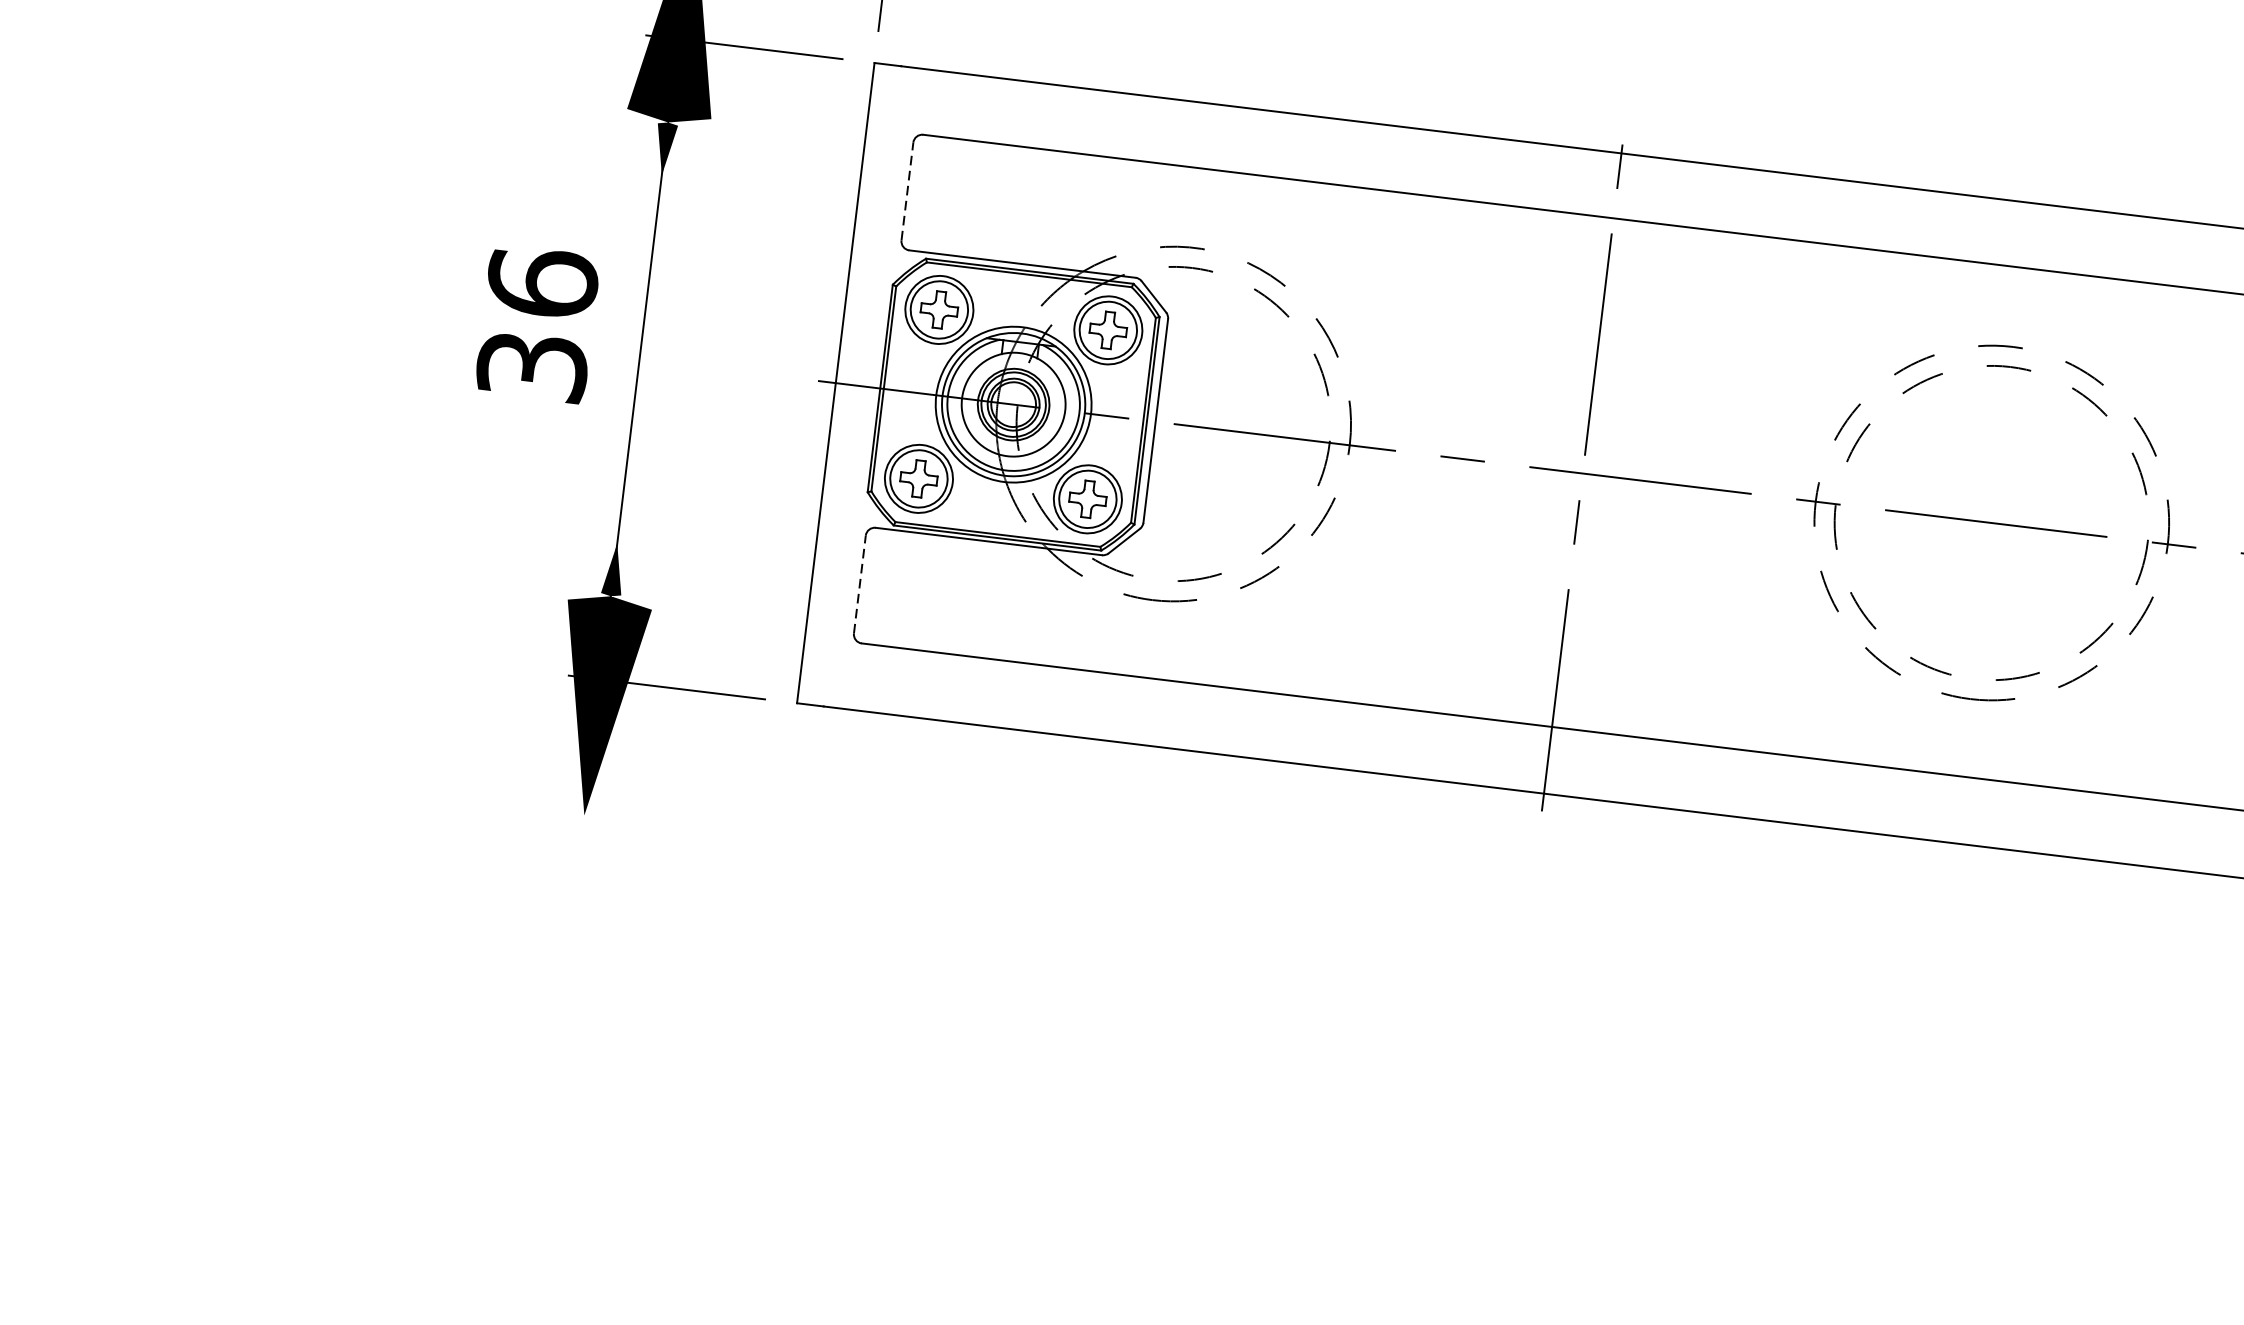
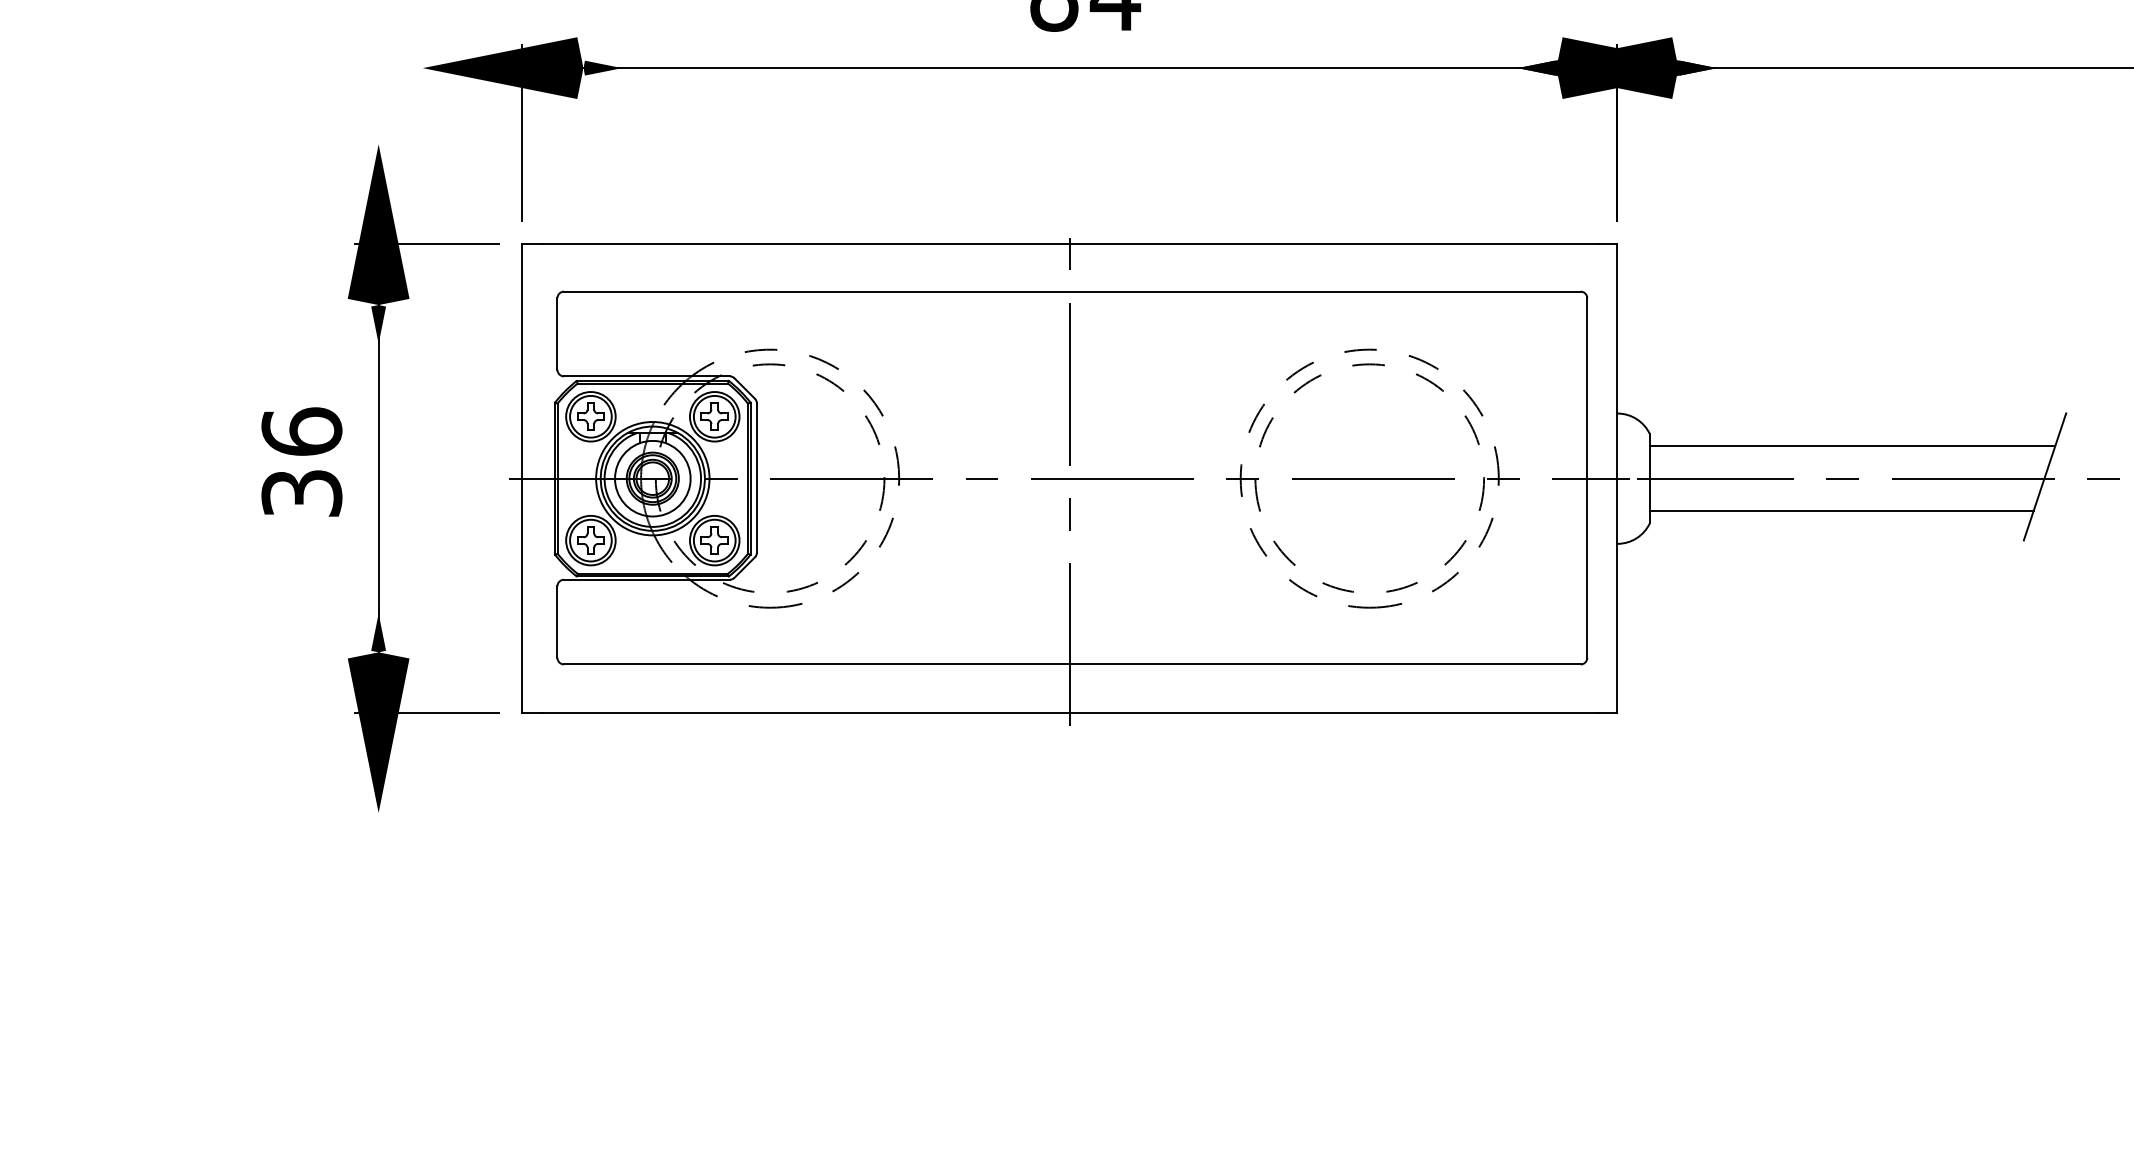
line: (907, 192) -> (557, 334), dashed -> solid
line: (859, 585) -> (557, 622), dashed -> solid

